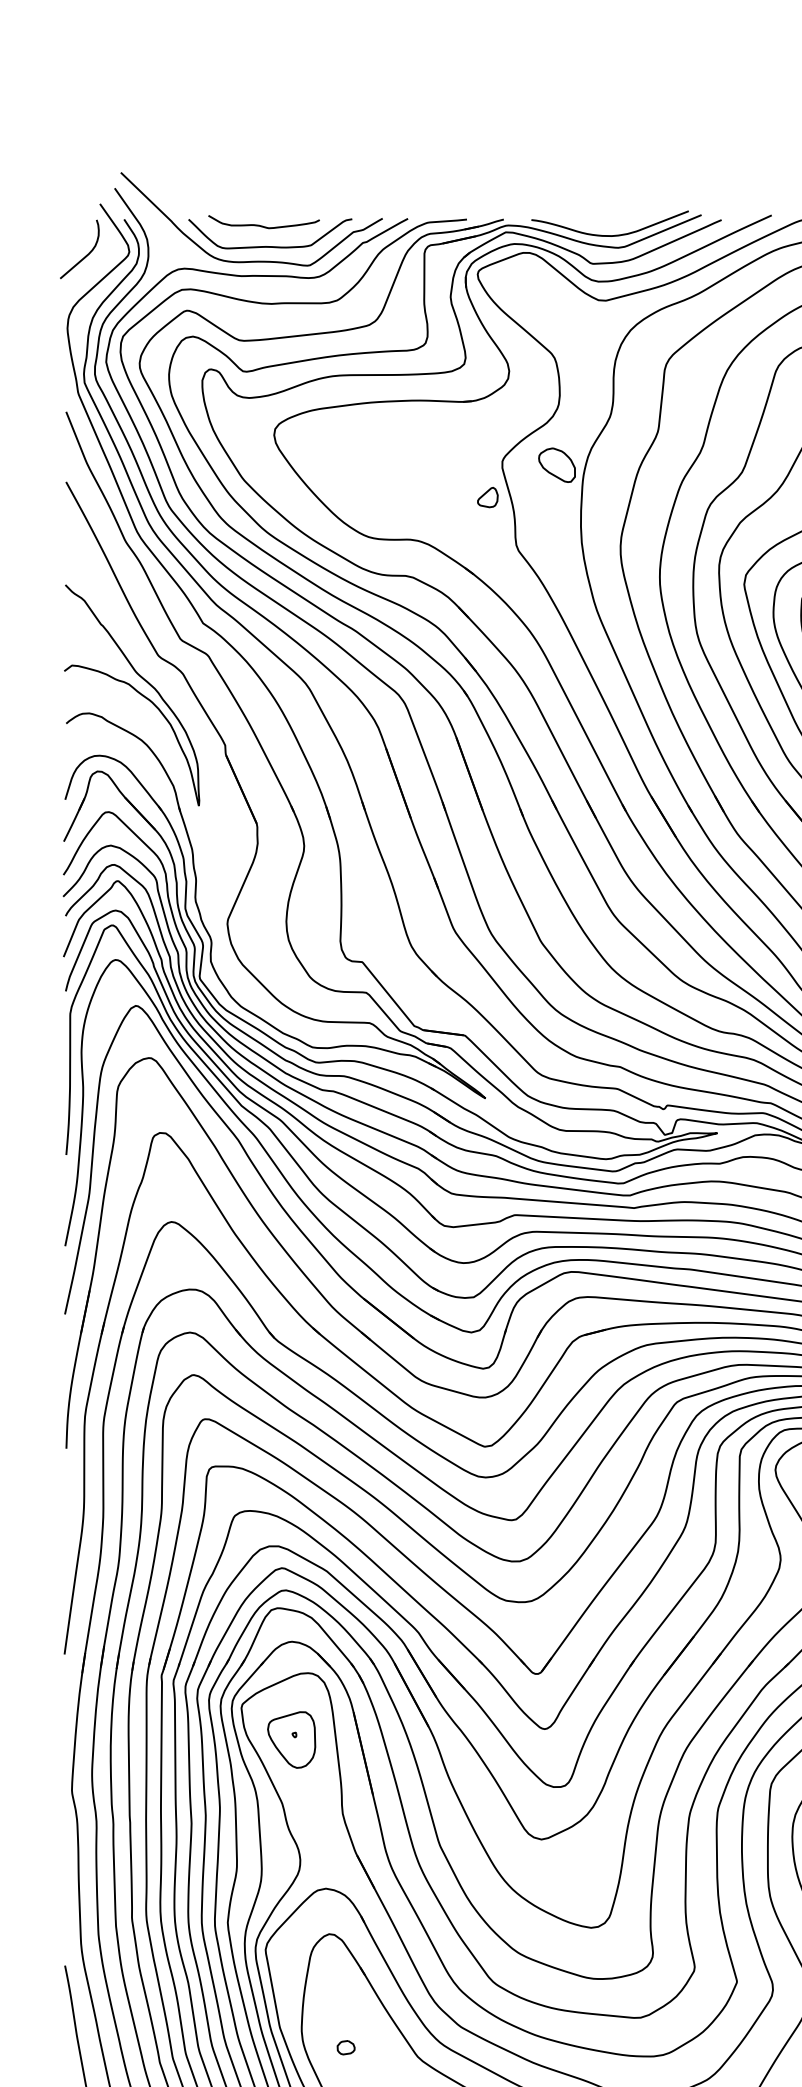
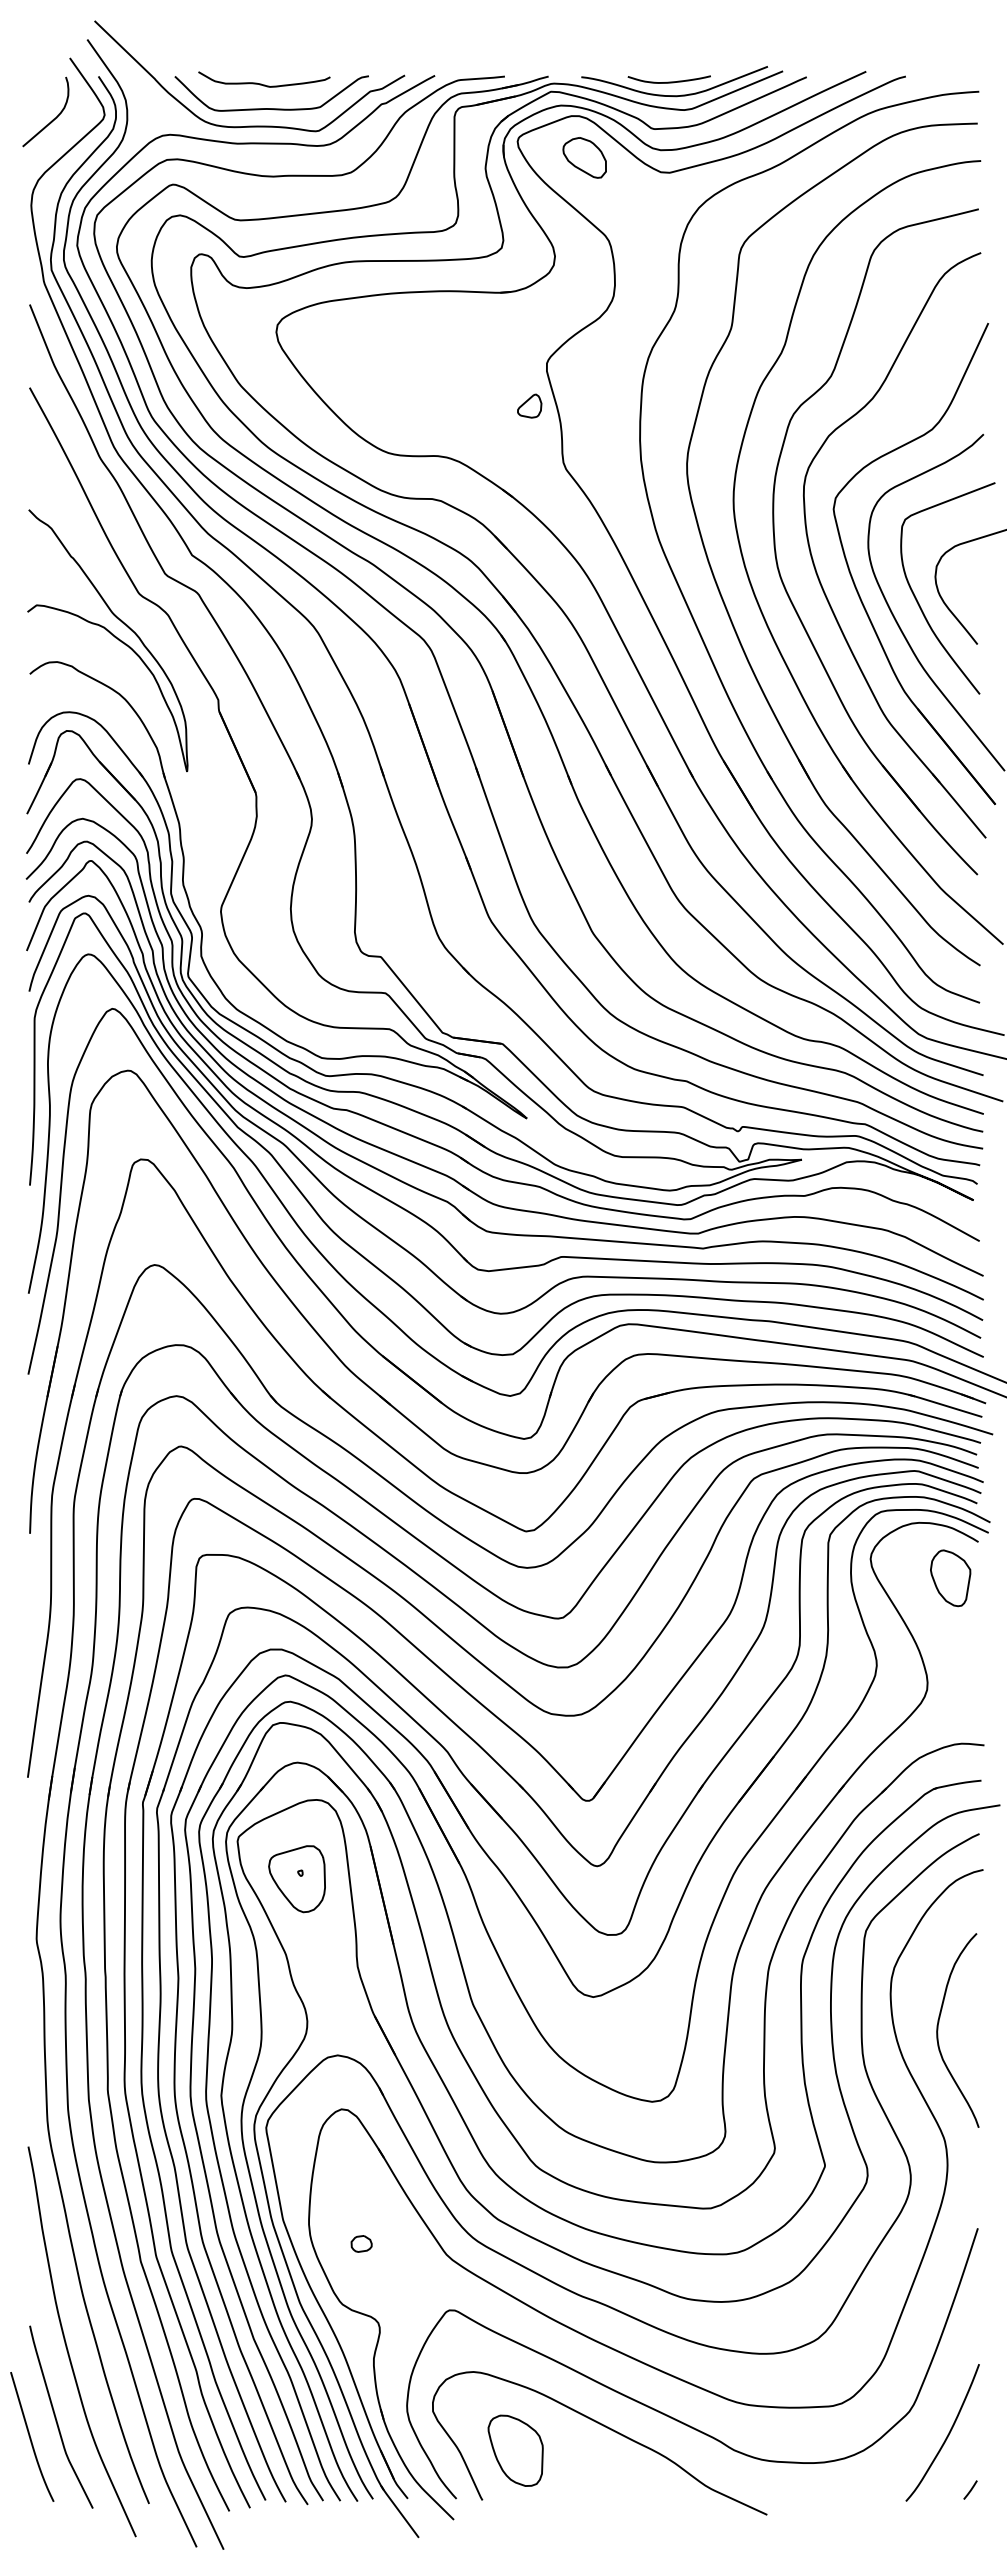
curve: (604, 223) -> (668, 81), added
part: (556, 464) -> (584, 157), moved

